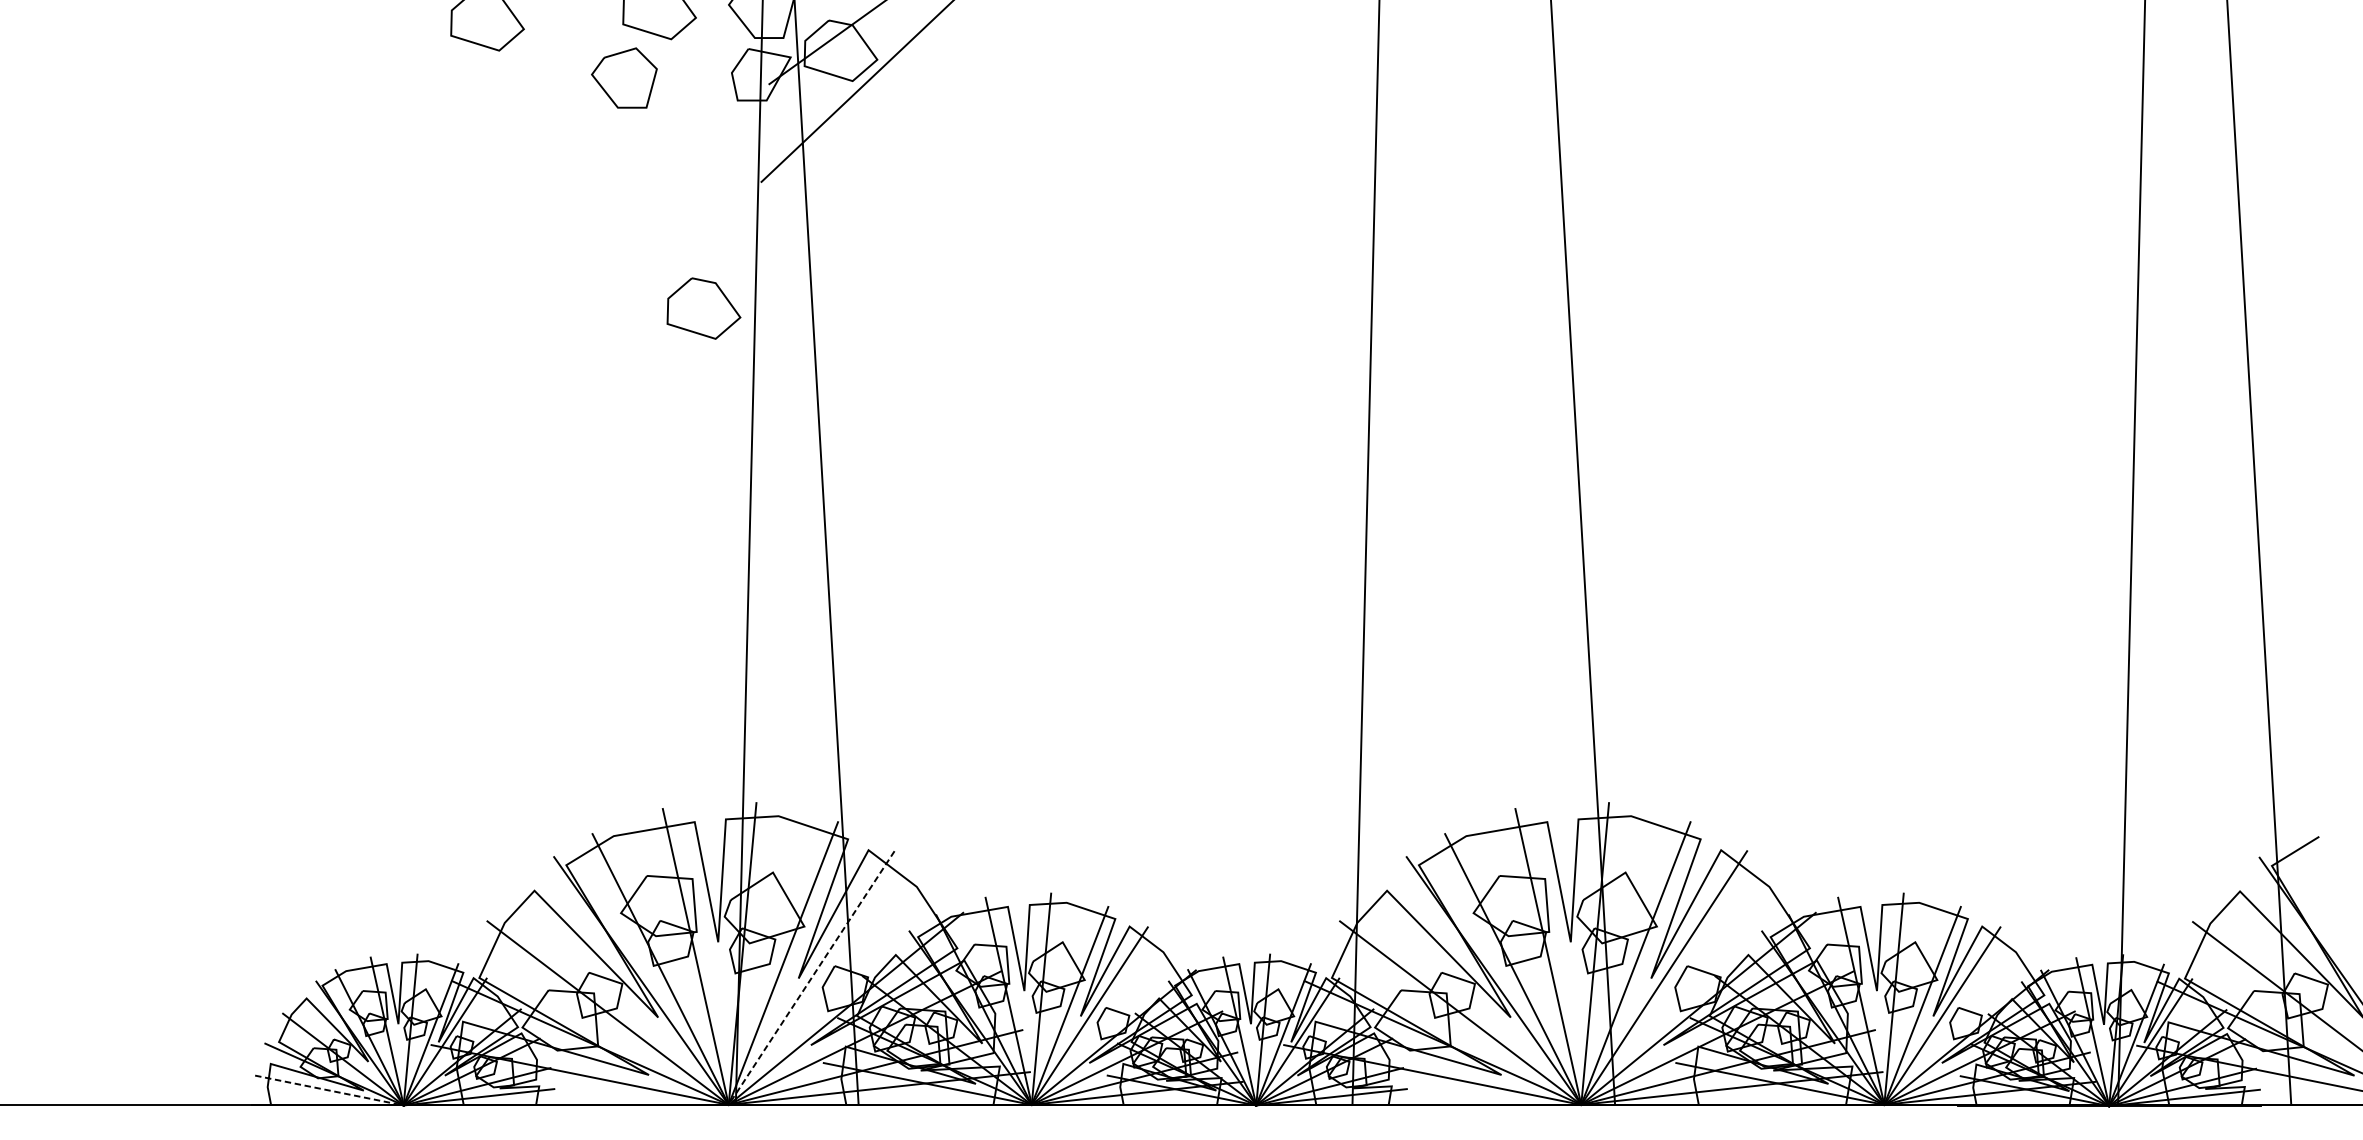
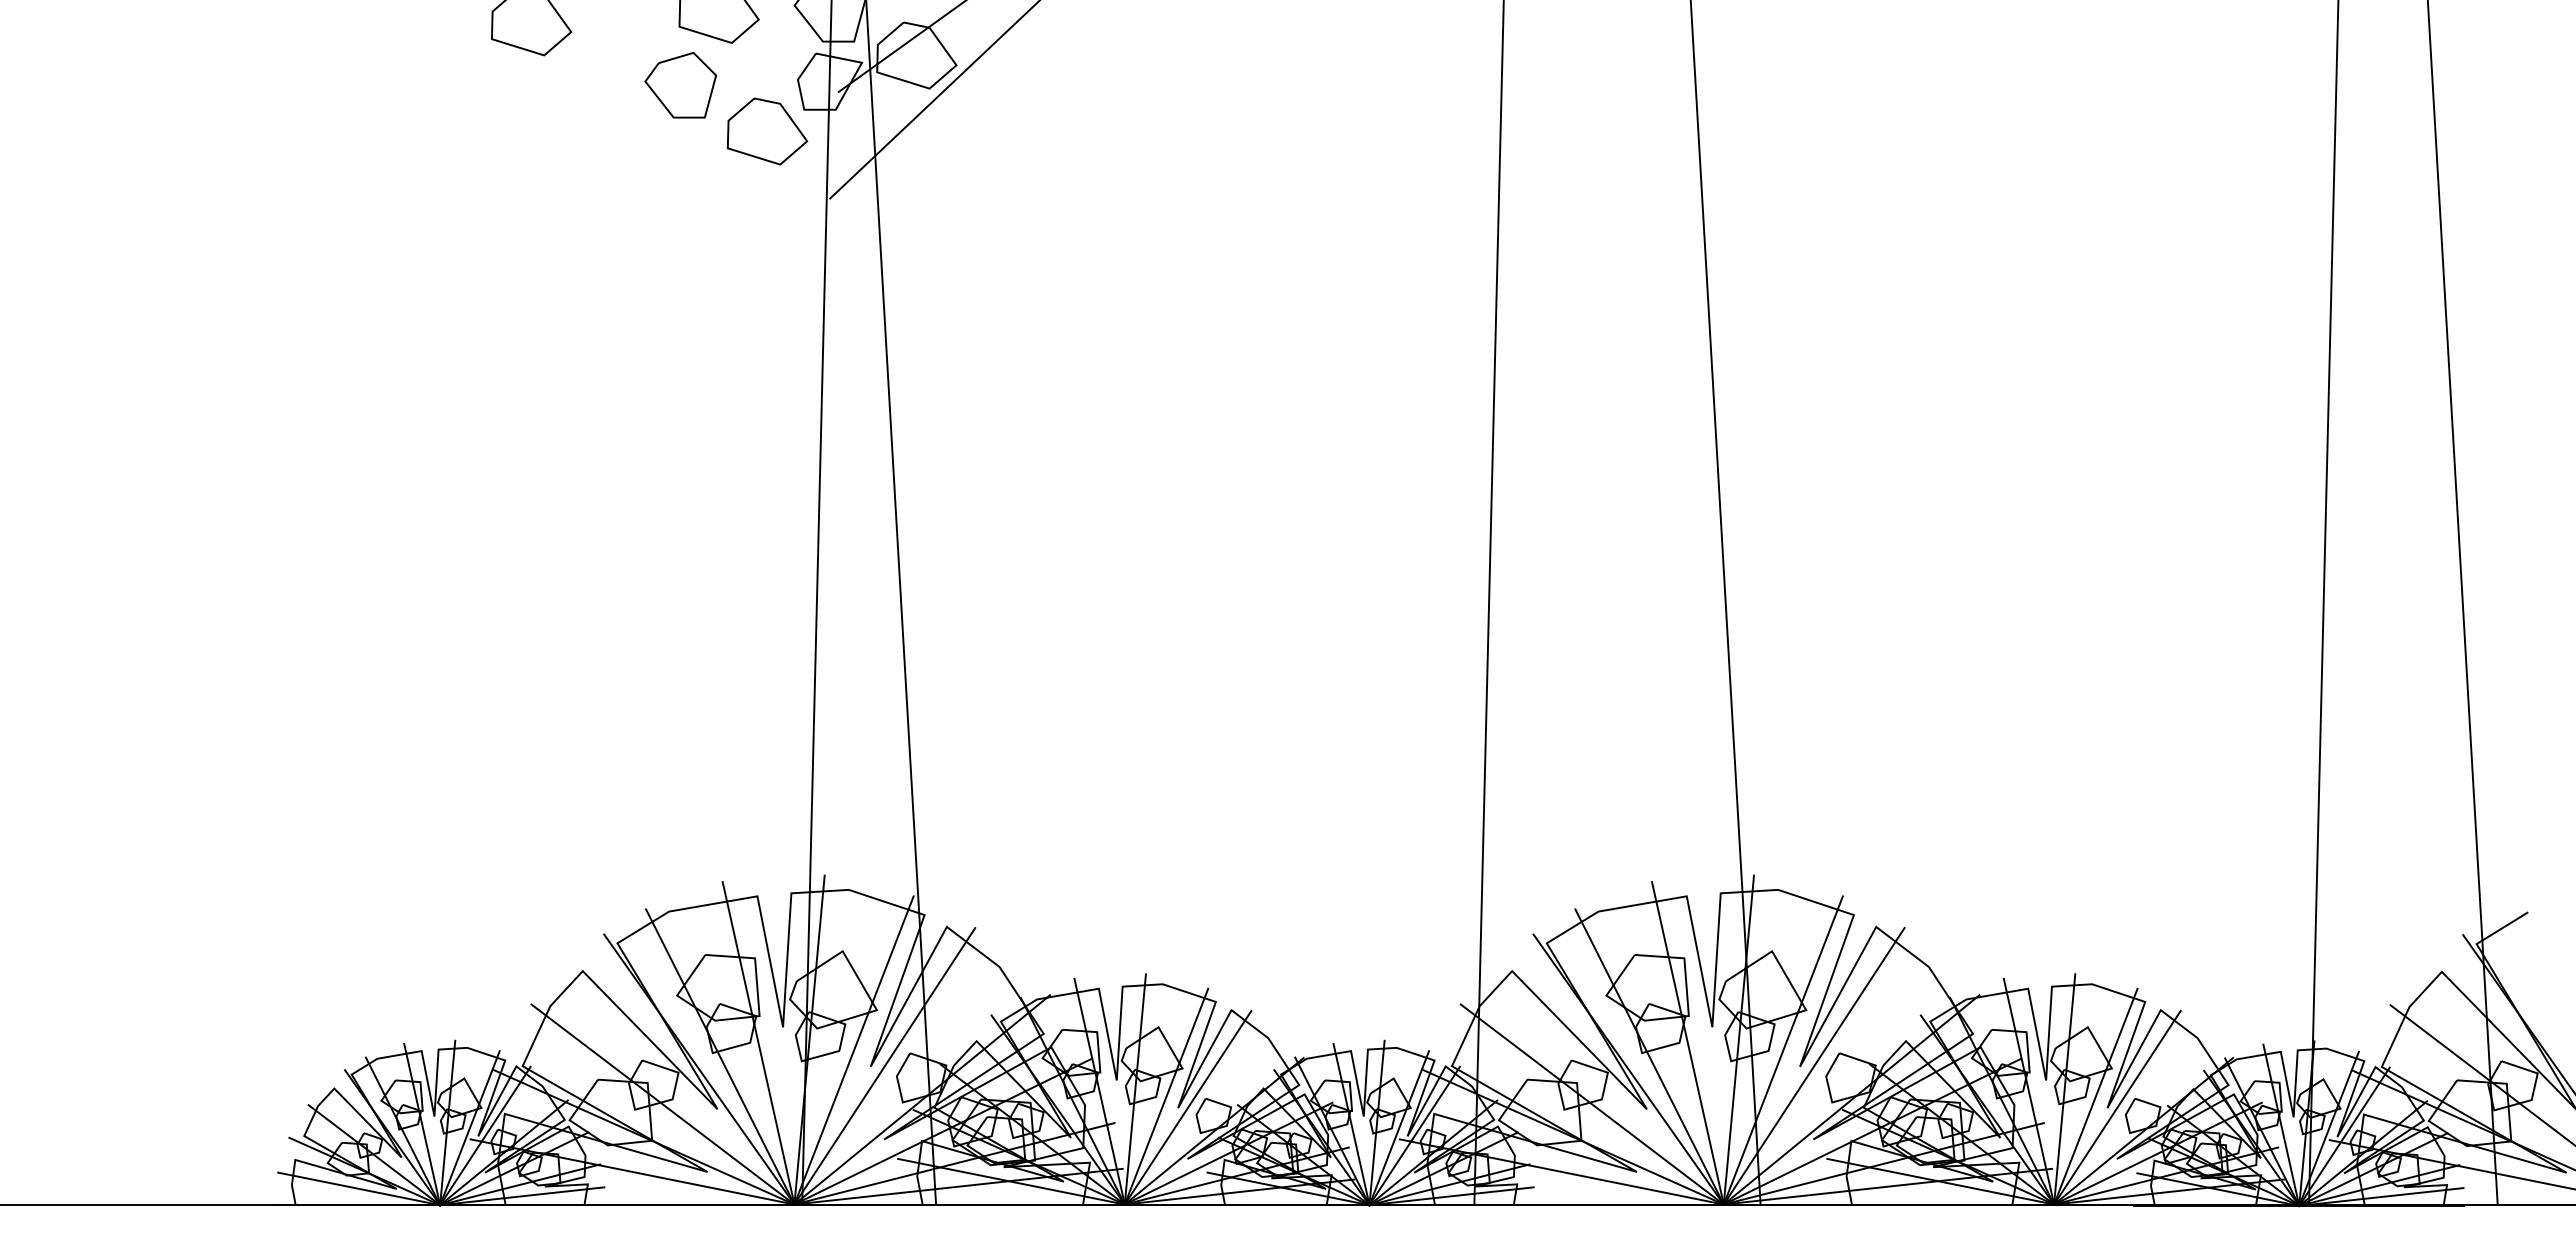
part: (703, 308) -> (767, 131), moved
line: (811, 978) -> (884, 1066), dashed -> solid
line: (329, 1090) -> (359, 1188), dashed -> solid

